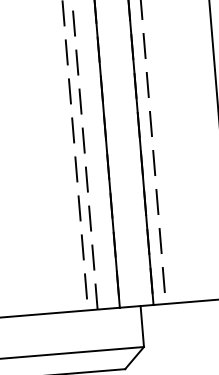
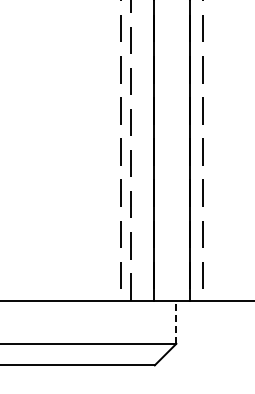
line: (142, 326) -> (176, 322), solid -> dashed

